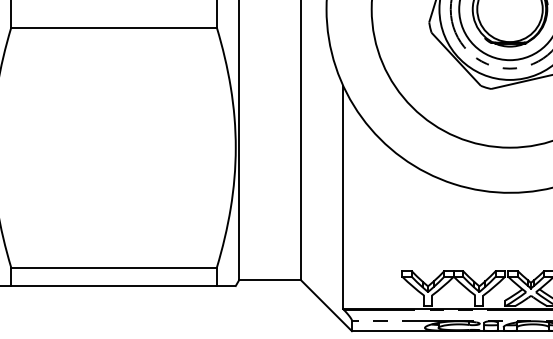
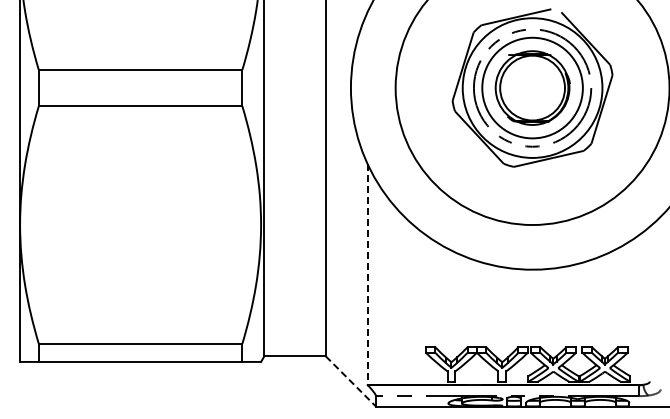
line: (343, 198) -> (367, 275), solid -> dashed
line: (326, 305) -> (350, 381), solid -> dashed

